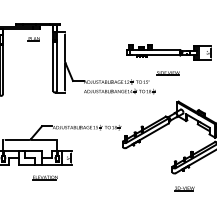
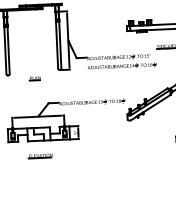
part: (33, 39) -> (34, 78), moved
part: (44, 177) -> (40, 155), moved

